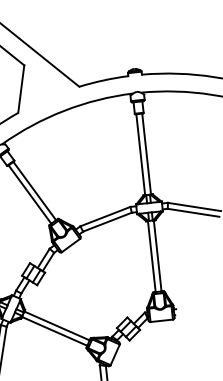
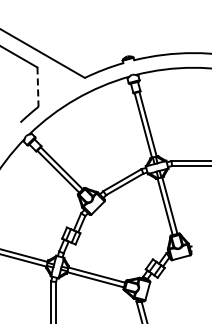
line: (21, 89) -> (38, 87), solid -> dashed

